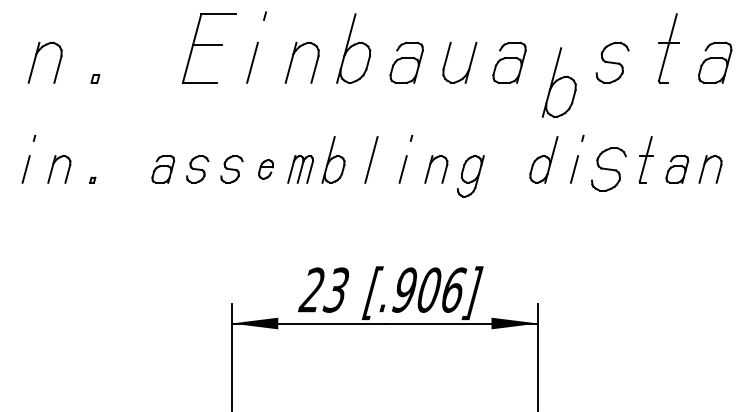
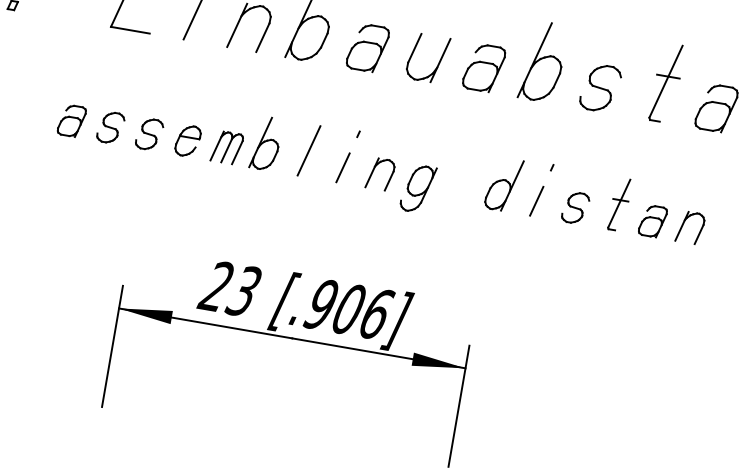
part: (558, 82) -> (542, 61), moved
part: (265, 169) -> (187, 140), size x1.43
part: (608, 169) -> (575, 207), size x0.62

